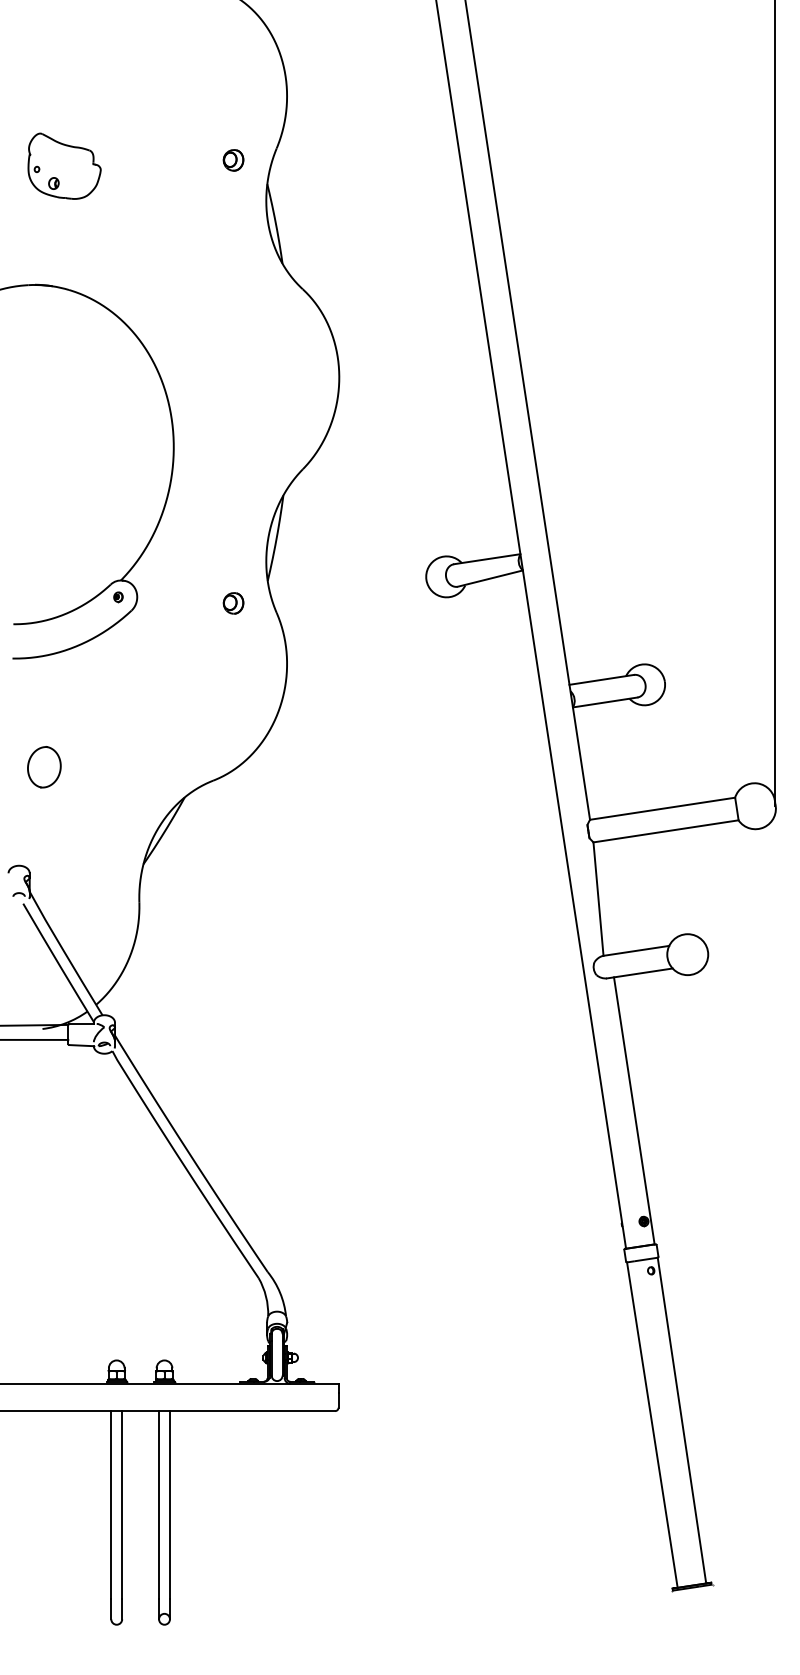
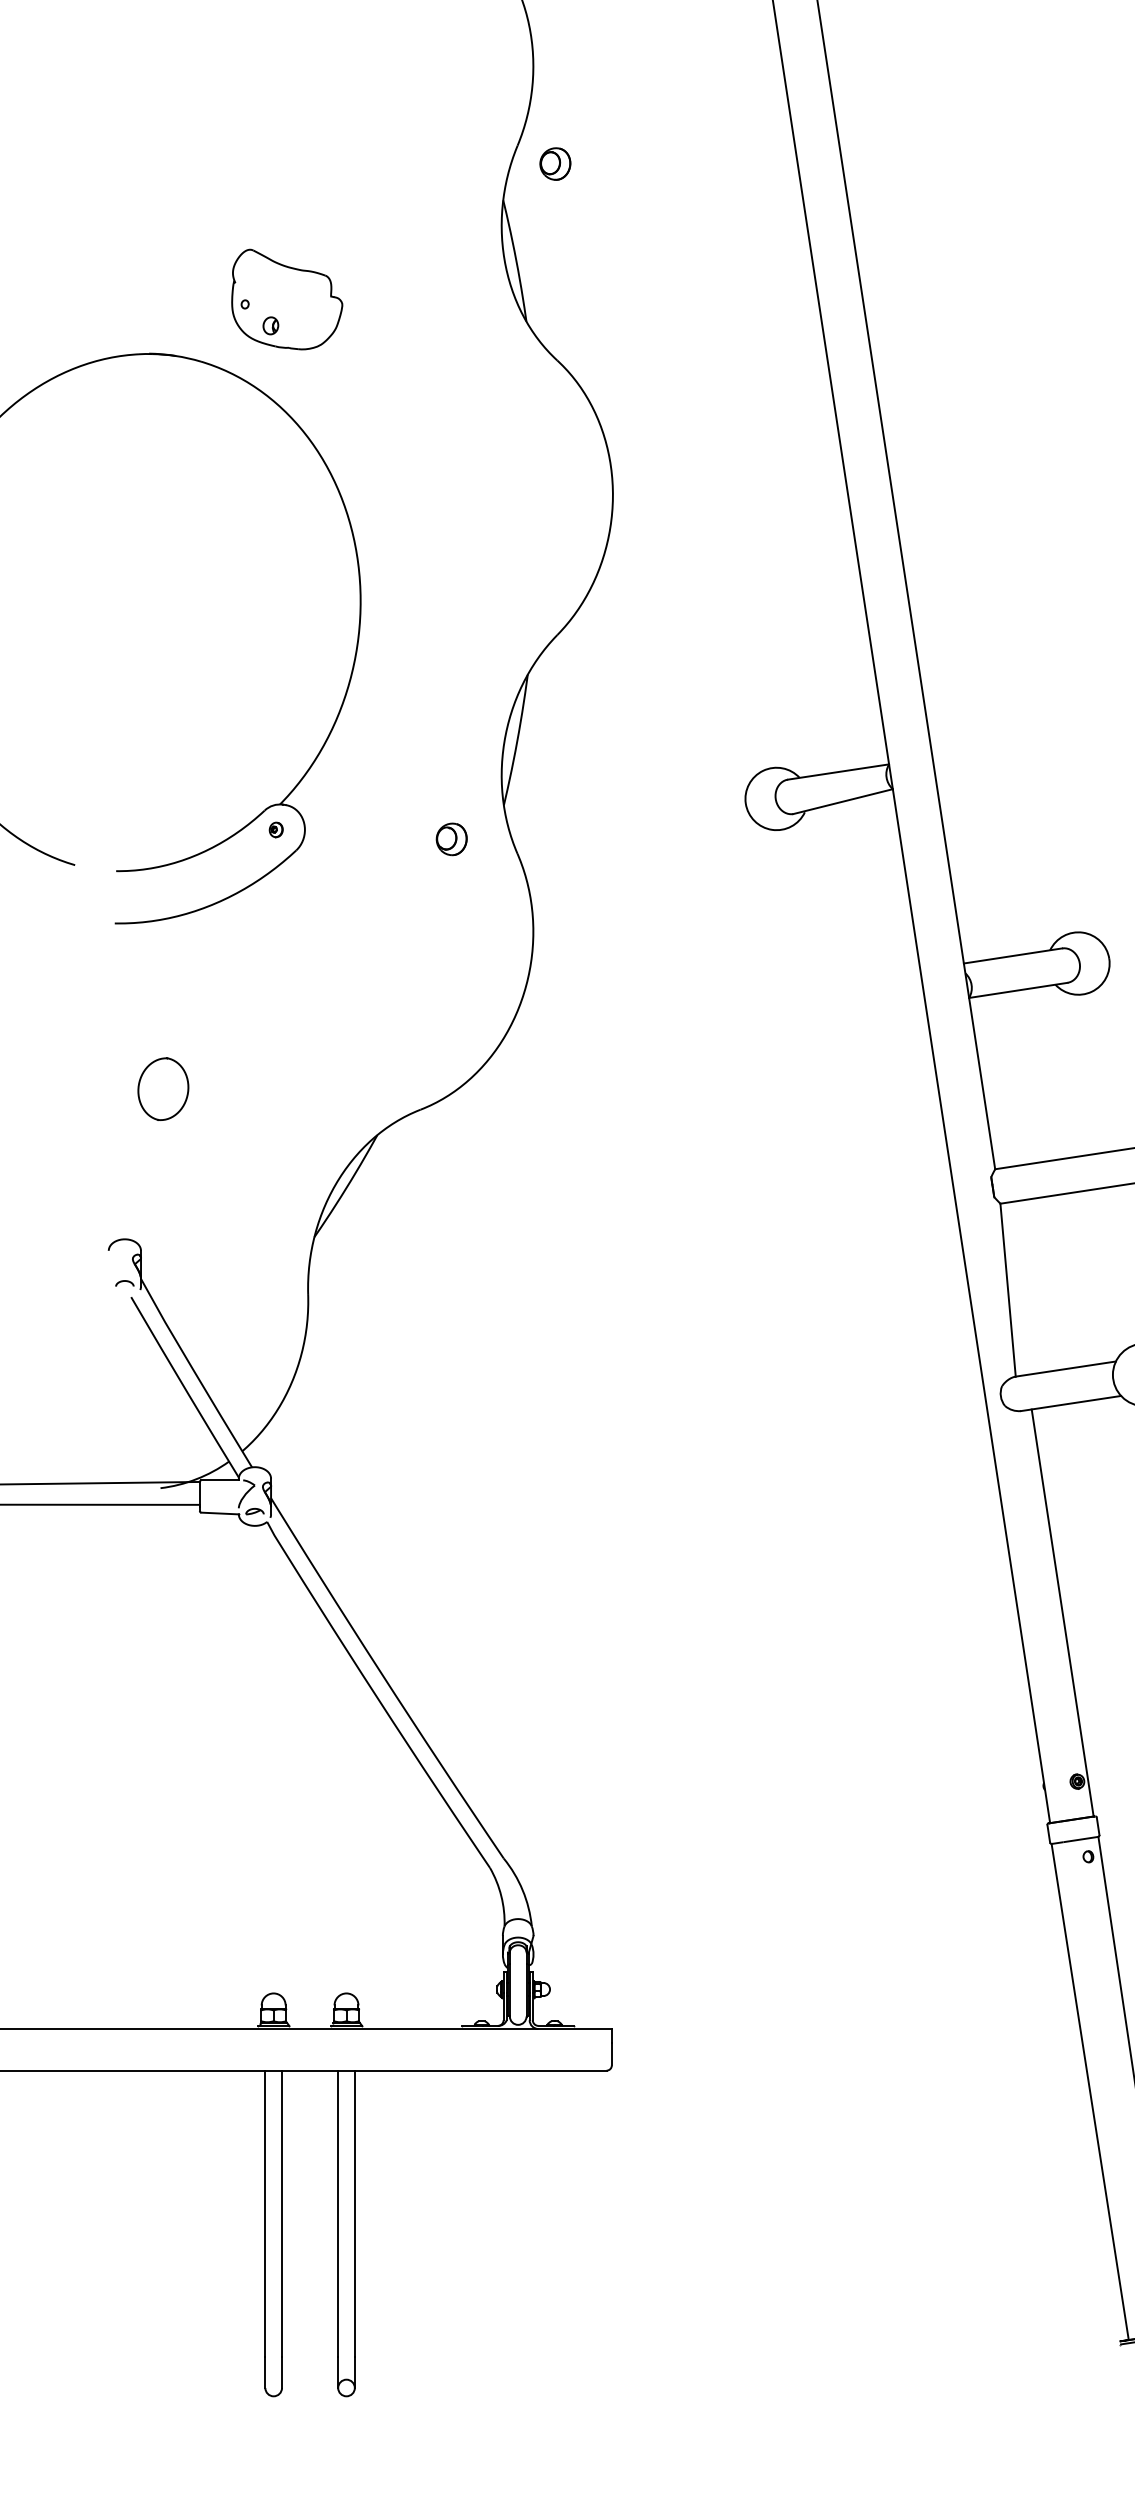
part: (233, 160) -> (555, 164), moved
part: (64, 165) -> (287, 298), moved

